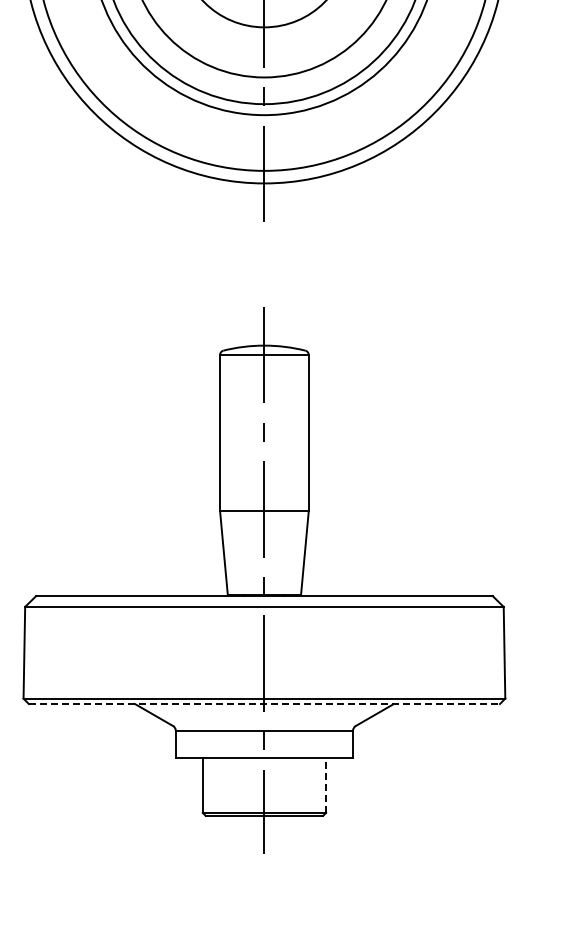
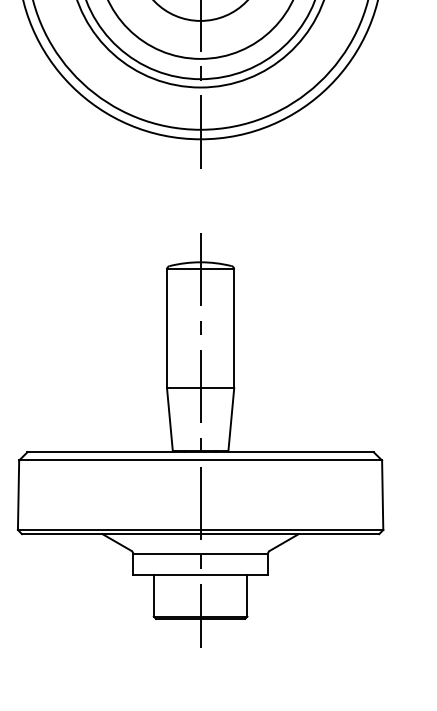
line: (264, 704) -> (200, 534), dashed -> solid
line: (326, 784) -> (247, 595), dashed -> solid

